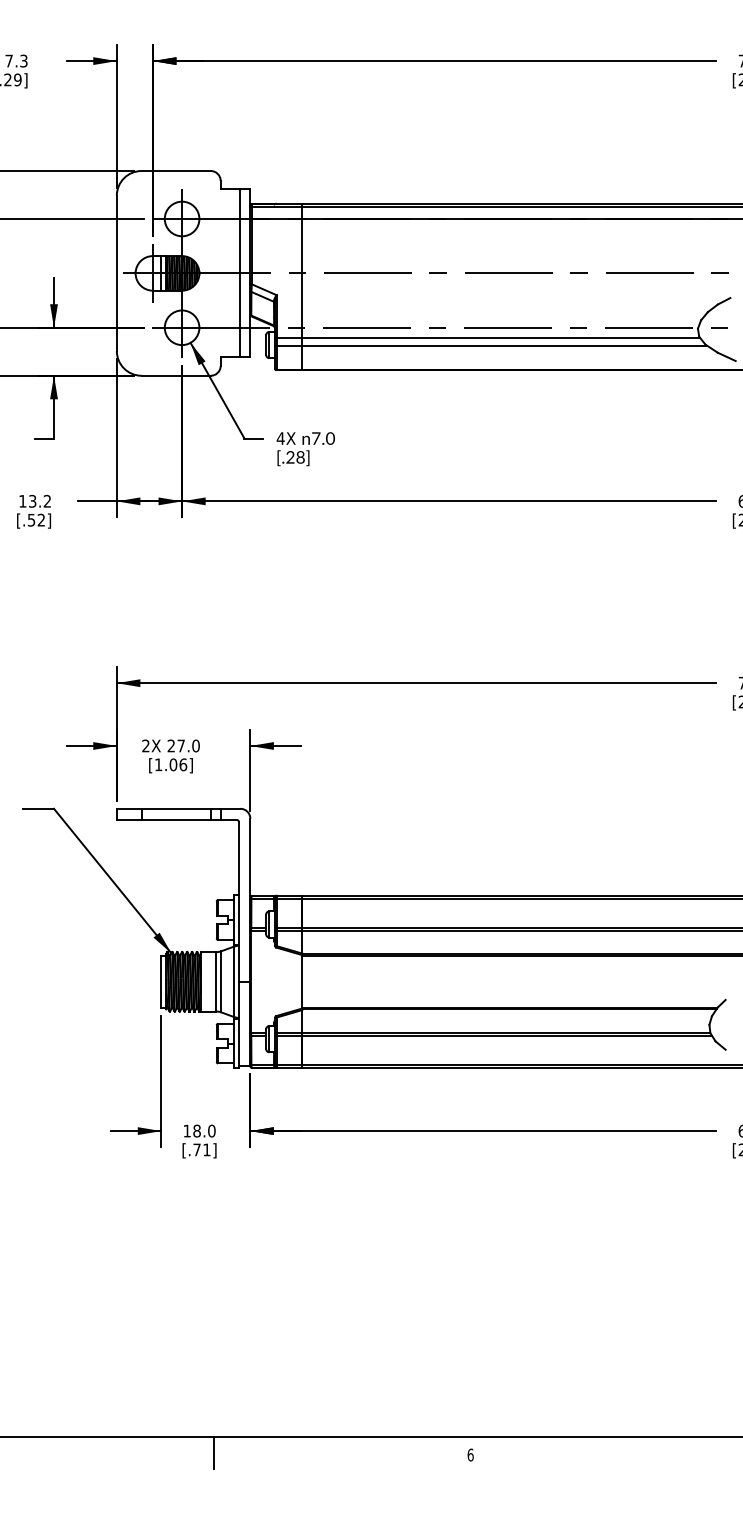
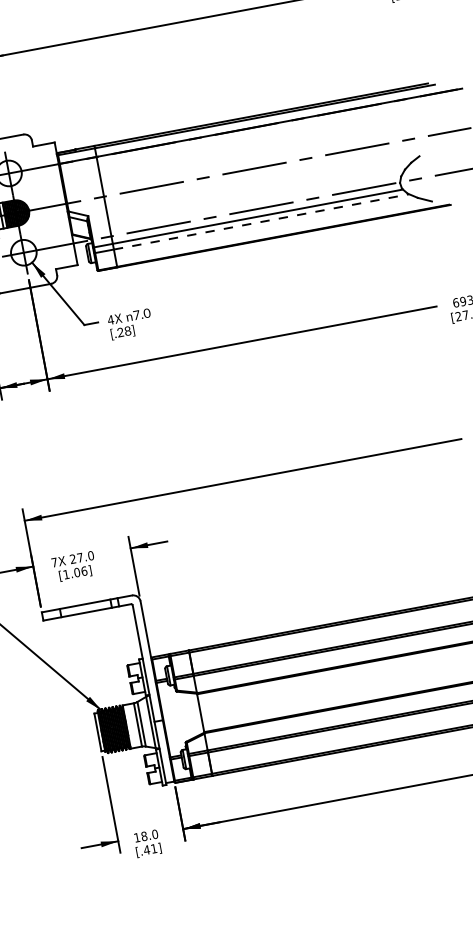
line: (240, 273) -> (59, 205), removed
line: (504, 345) -> (261, 221), solid -> dashed
text: (145, 745) -> (54, 562), 2X -> 7X
text: (197, 1149) -> (147, 849), [.71] -> [.41]

